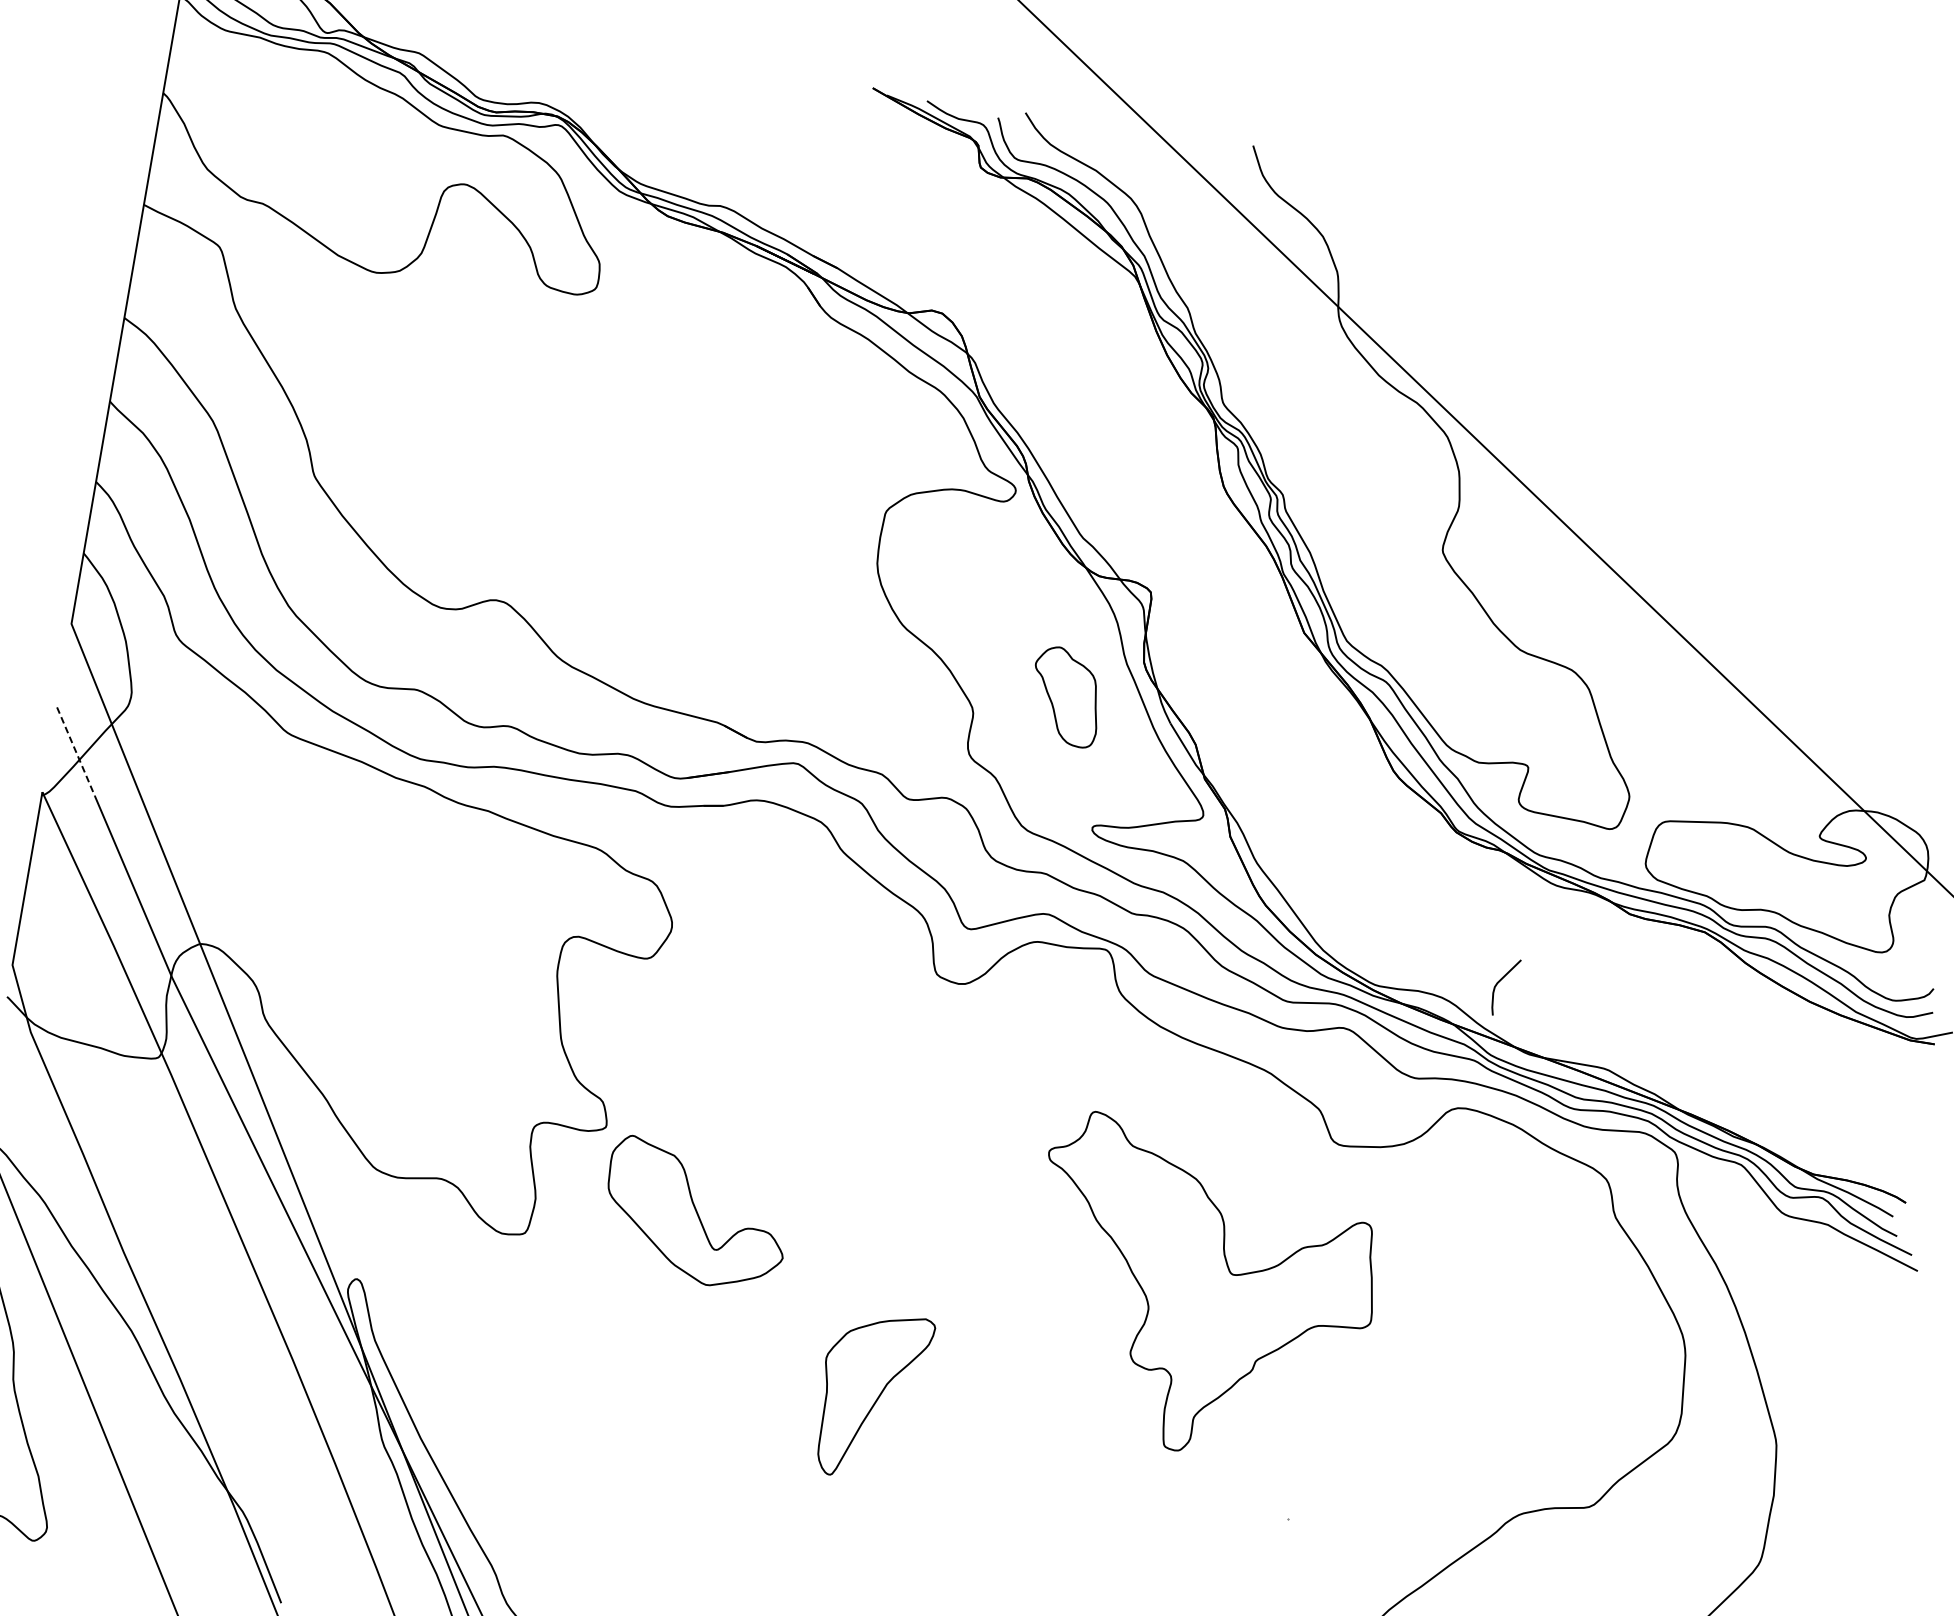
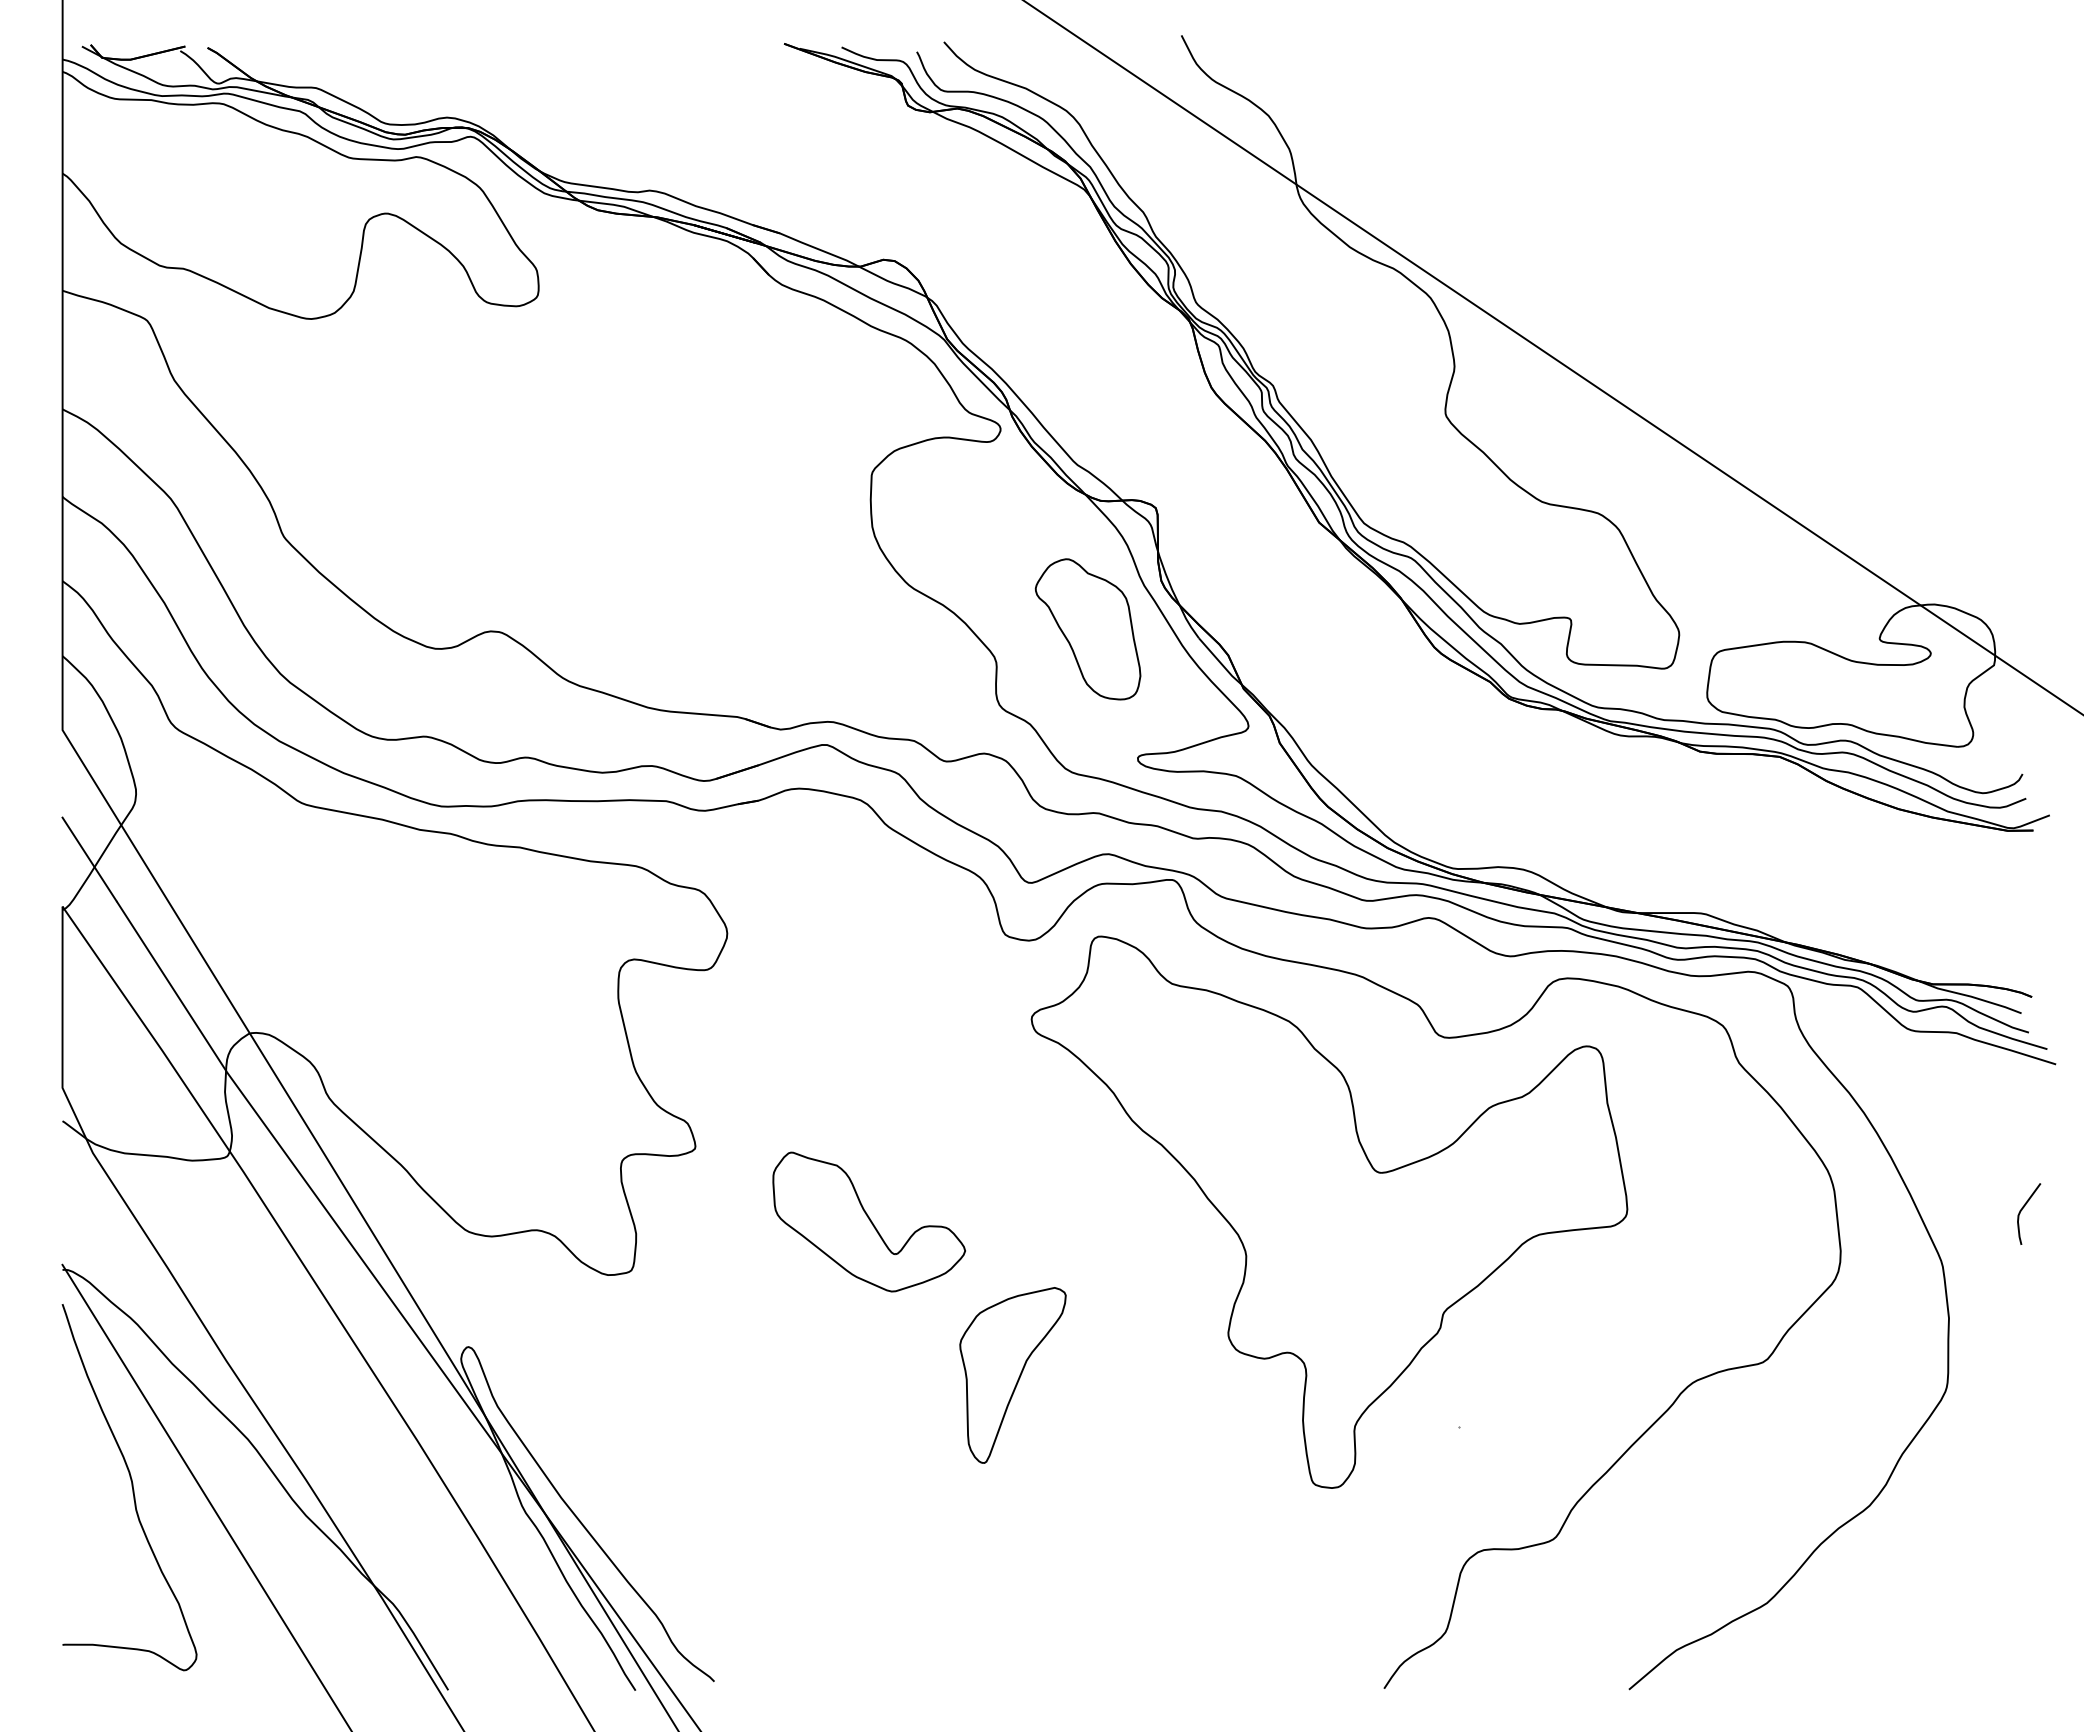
part: (1065, 696) -> (1087, 629), size x1.43
line: (75, 751) -> (89, 859), dashed -> solid
curve: (1499, 982) -> (2022, 1210), moved
part: (695, 1214) -> (868, 1221), moved
part: (1200, 1291) -> (1329, 1211), size x1.67

